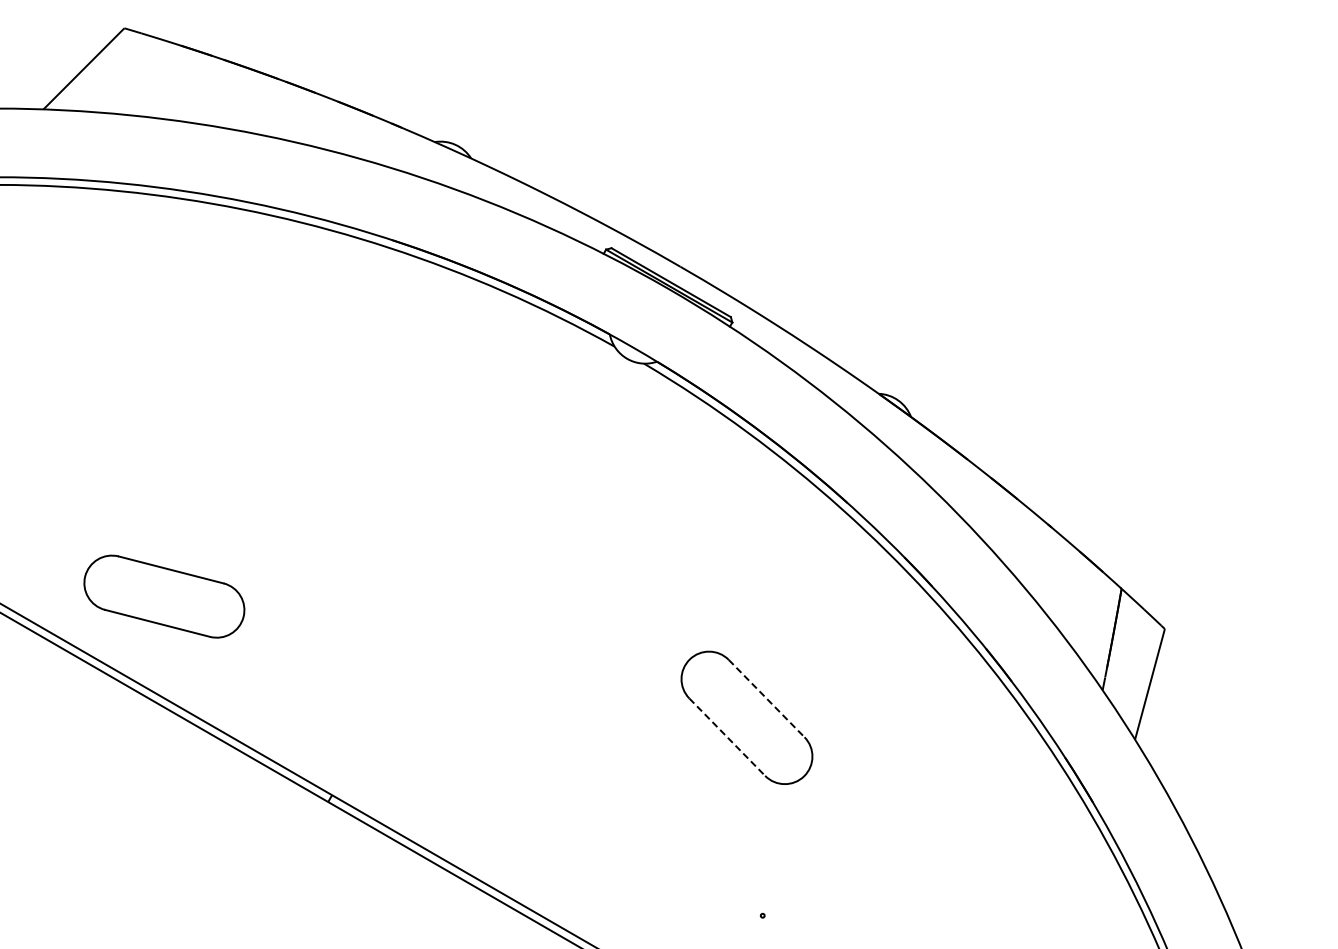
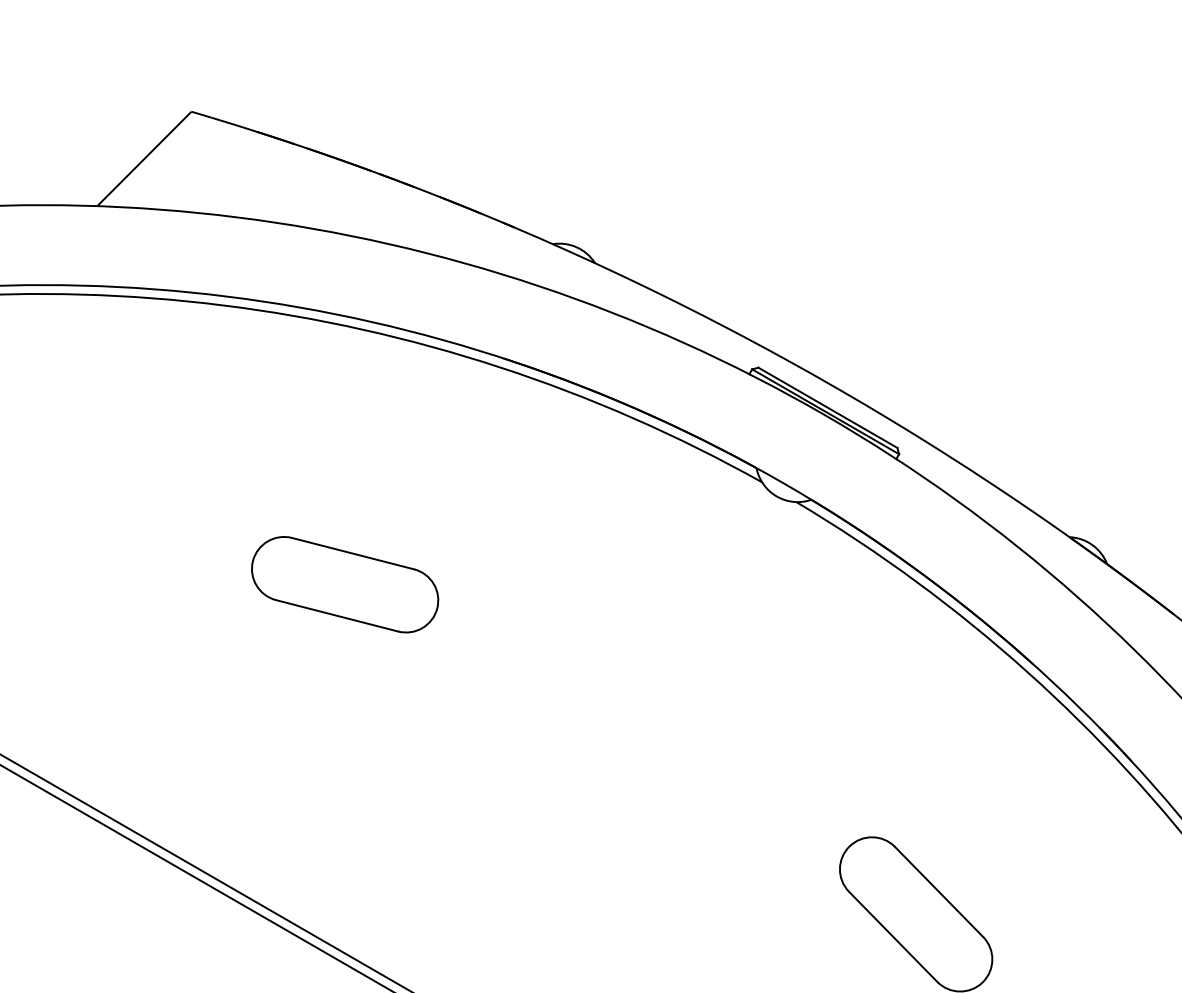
part: (164, 596) -> (345, 584), moved
line: (767, 698) -> (940, 891), dashed -> solid
line: (727, 737) -> (893, 937), dashed -> solid

